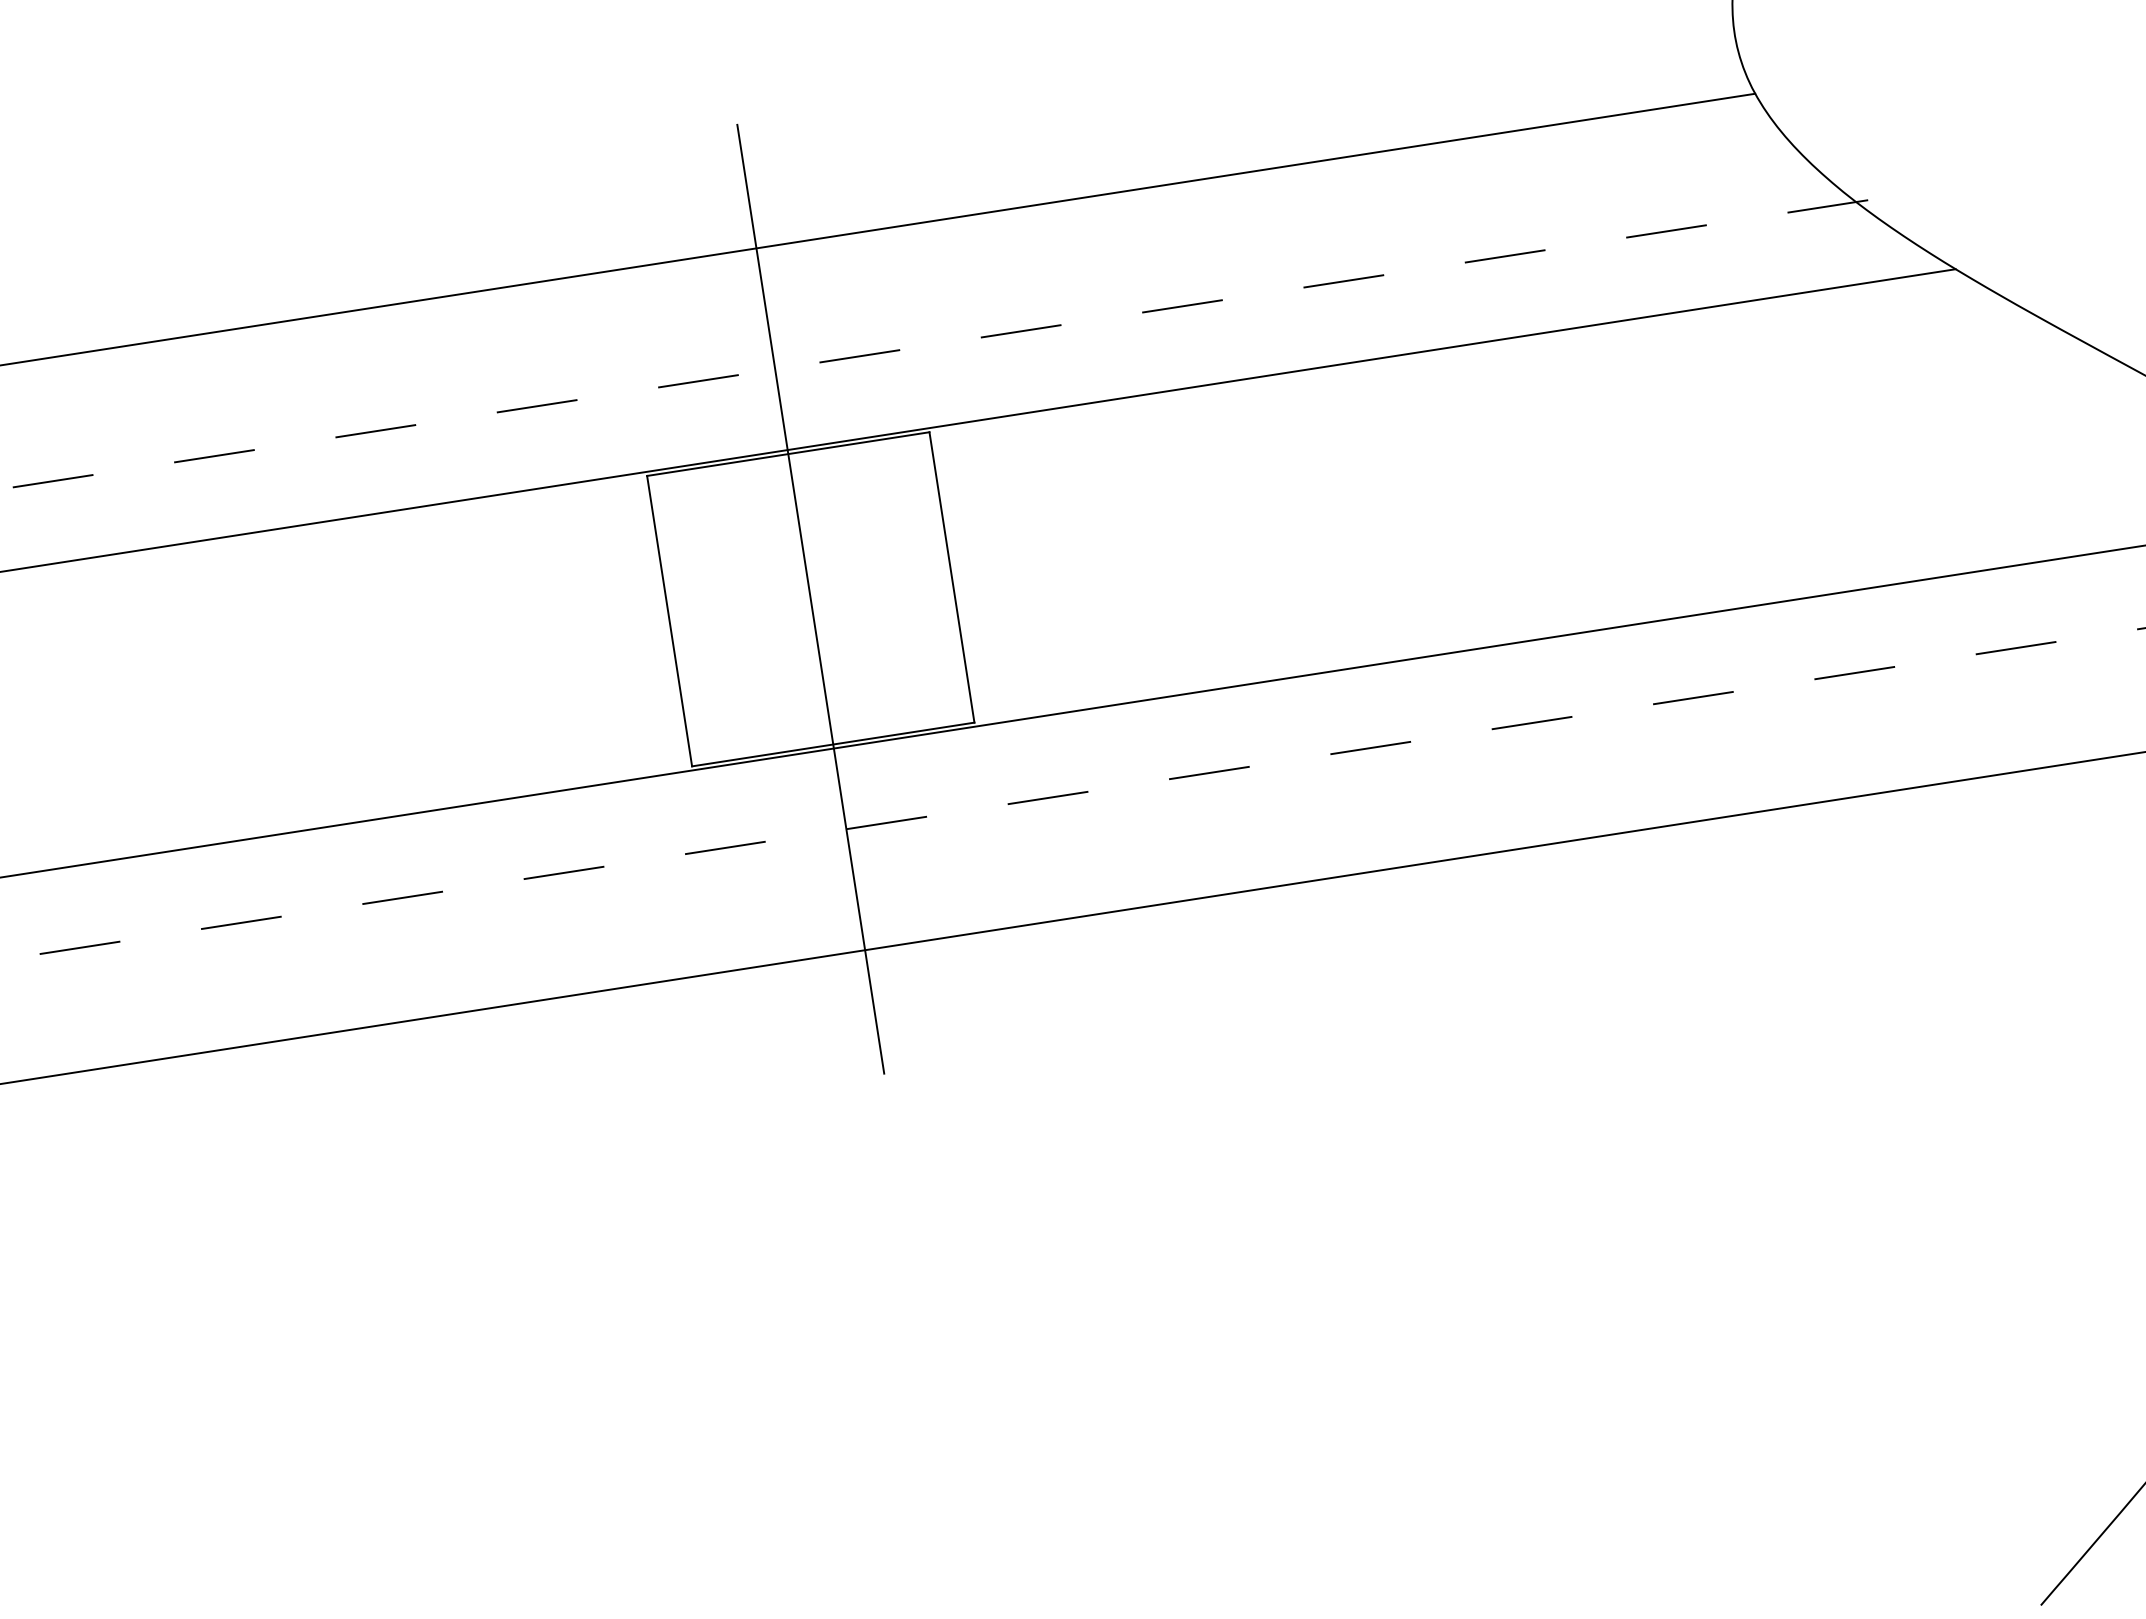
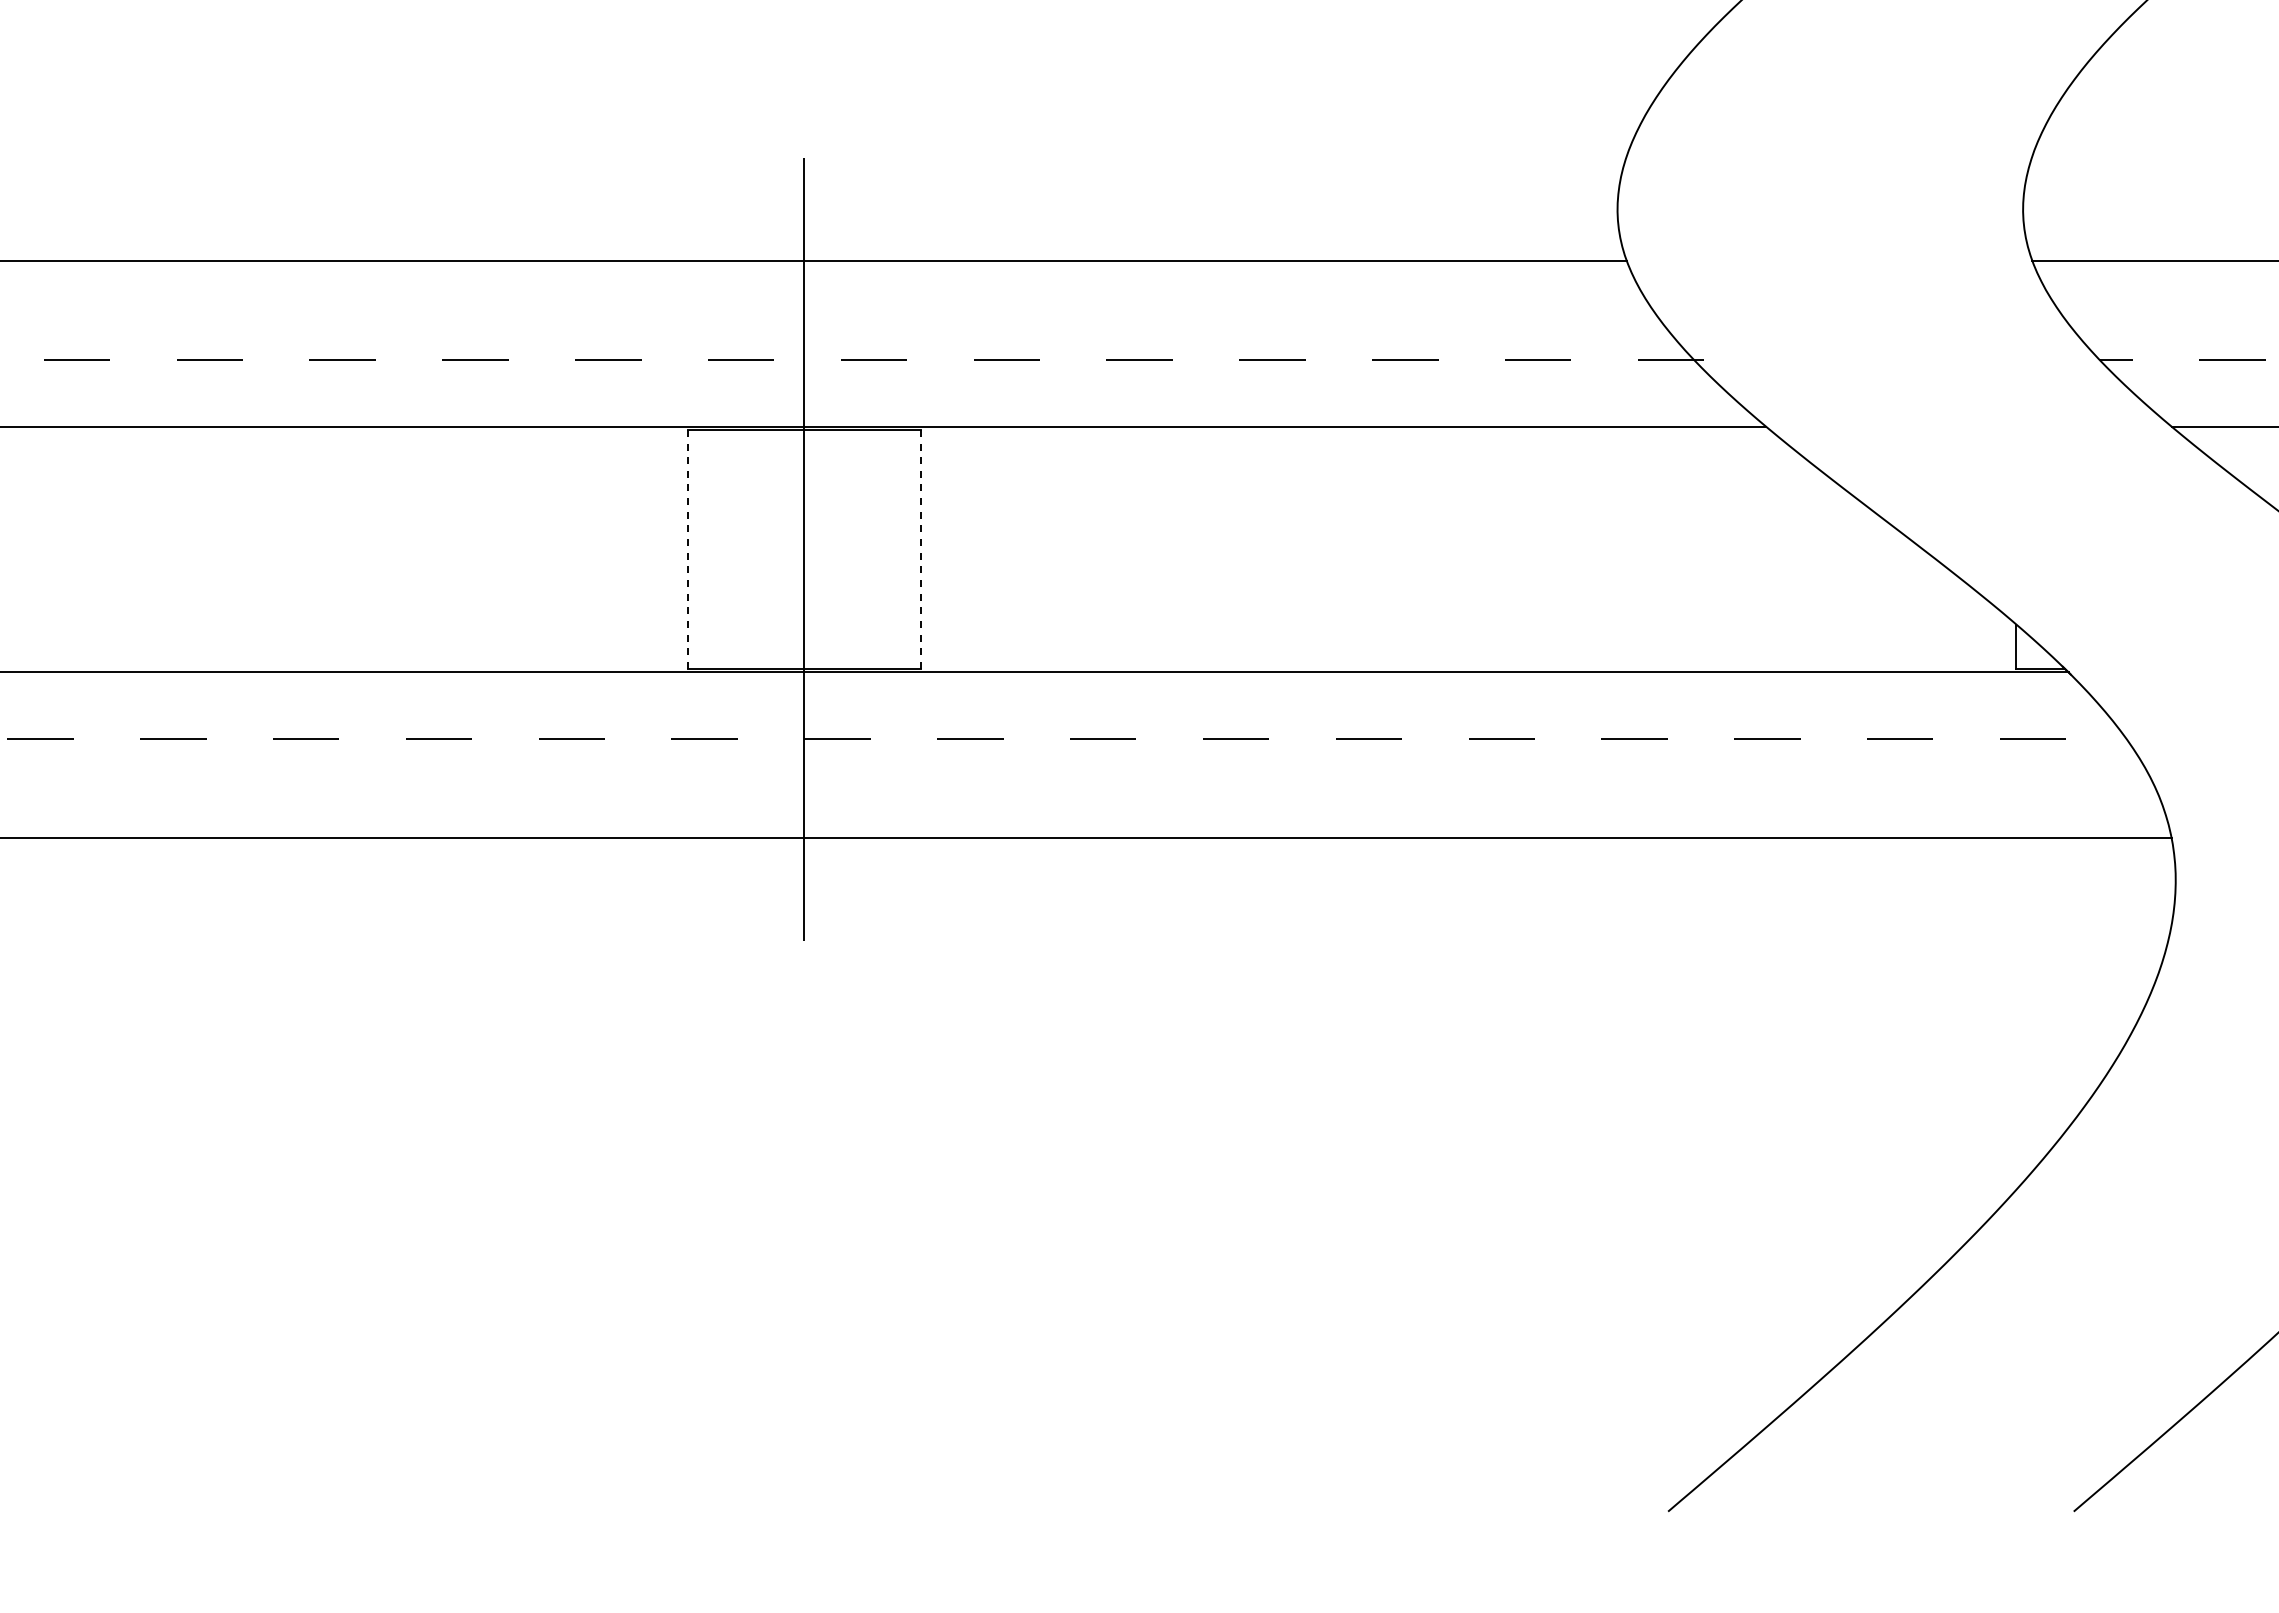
line: (951, 577) -> (920, 549), solid -> dashed
line: (670, 621) -> (688, 549), solid -> dashed

